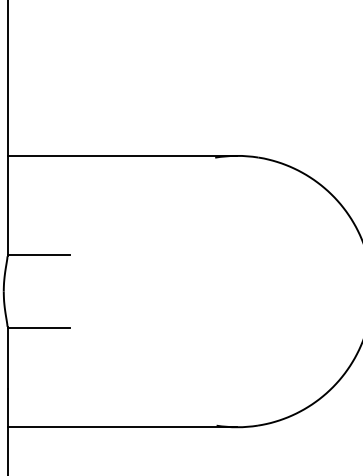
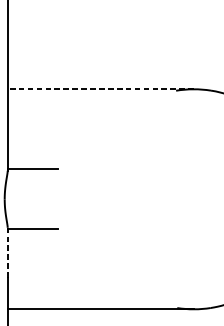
line: (122, 155) -> (100, 88), solid -> dashed
line: (7, 357) -> (7, 252), solid -> dashed

